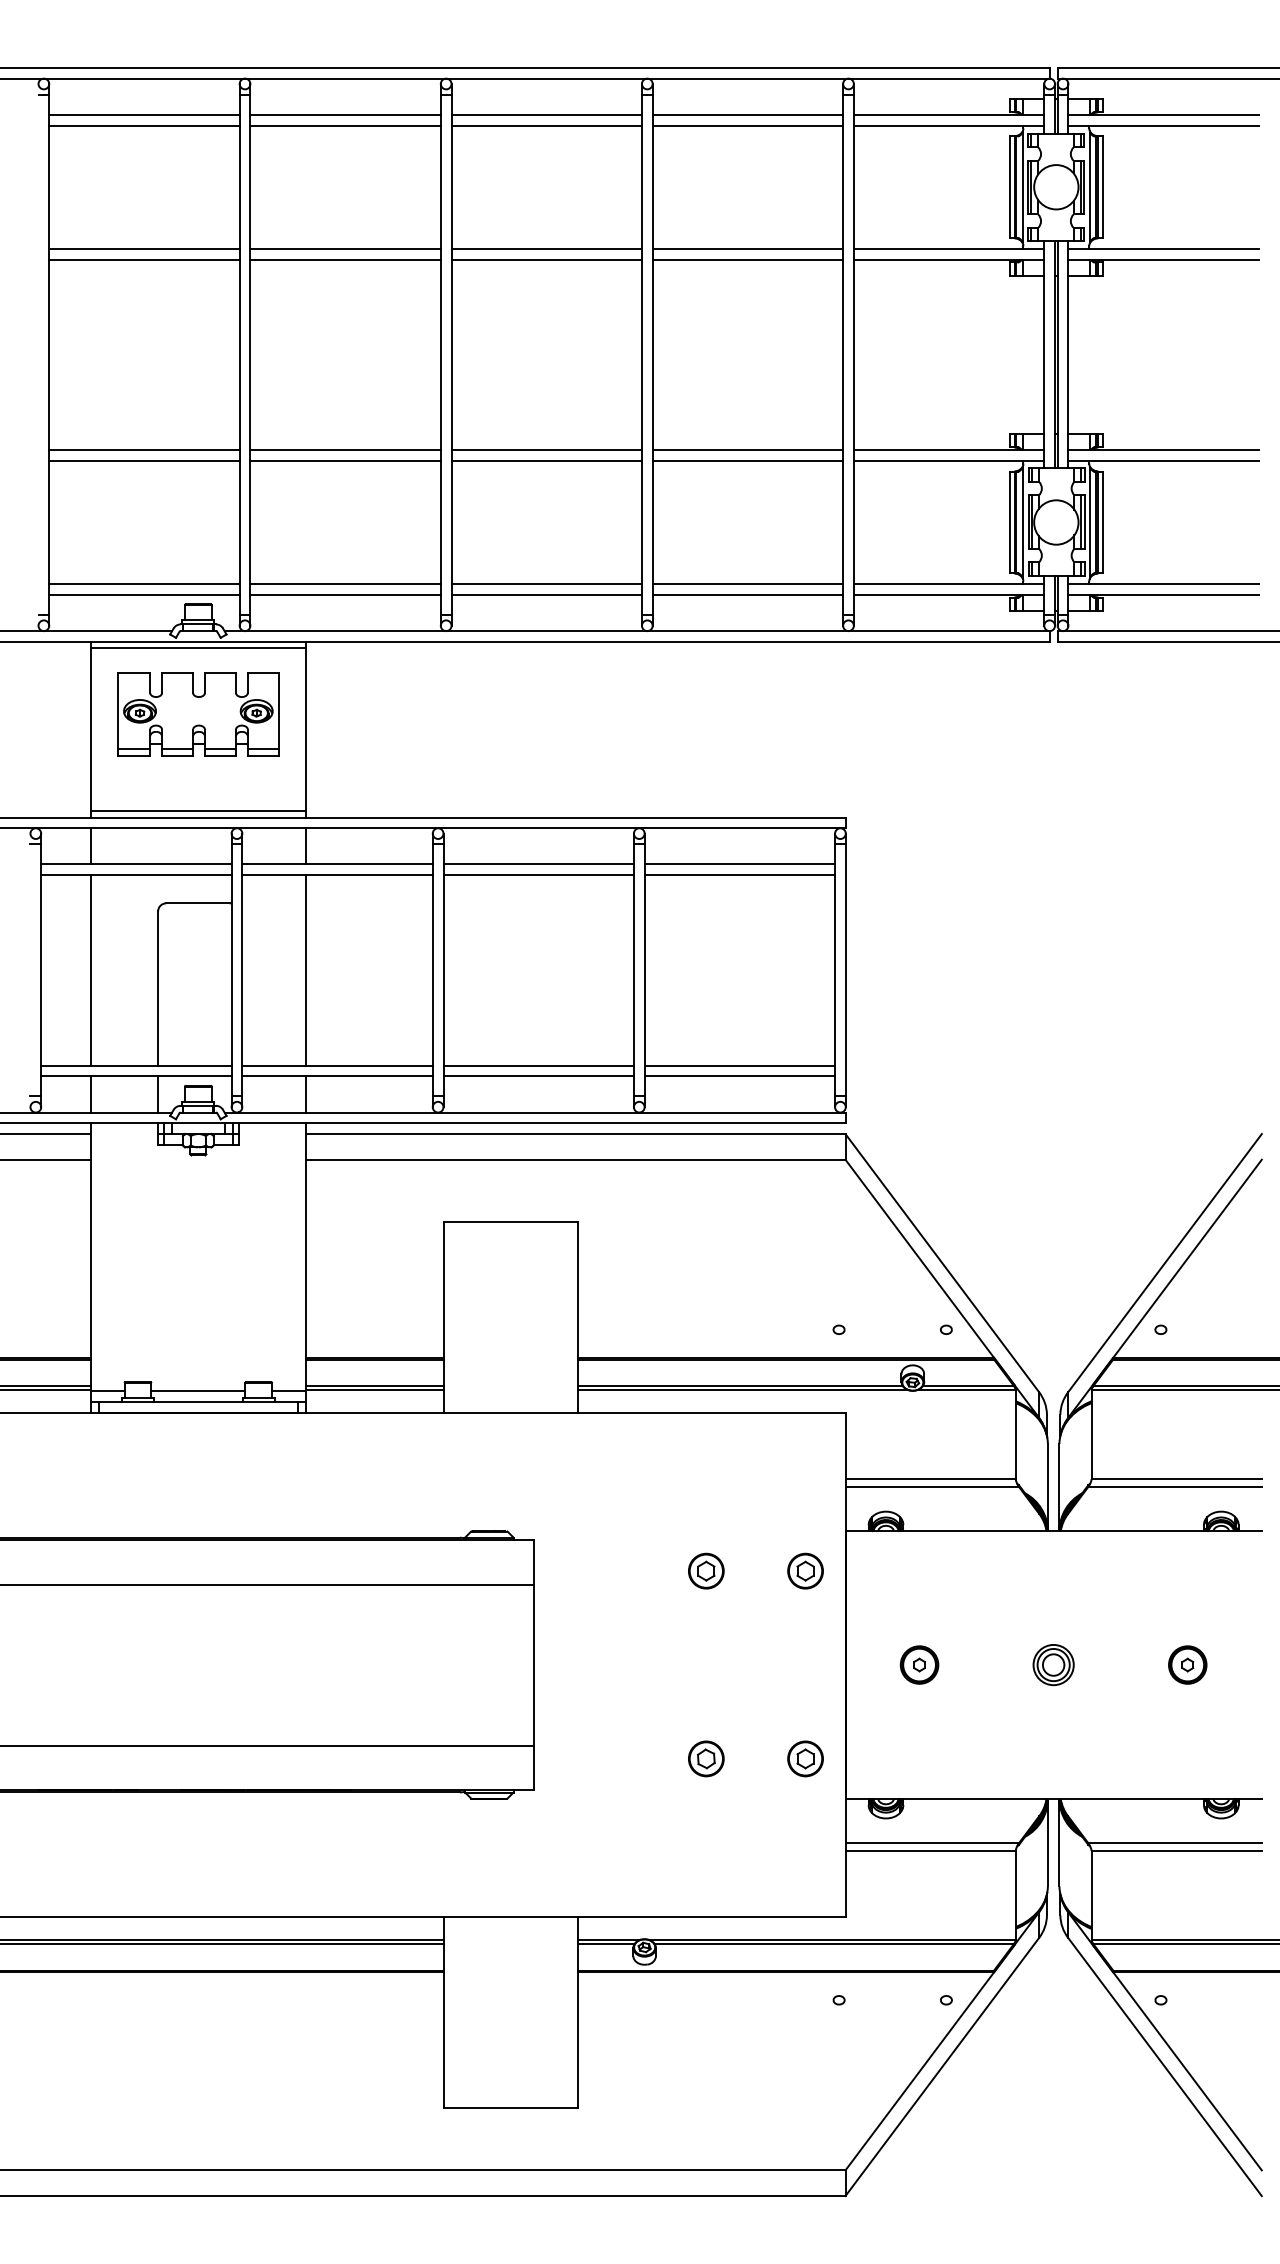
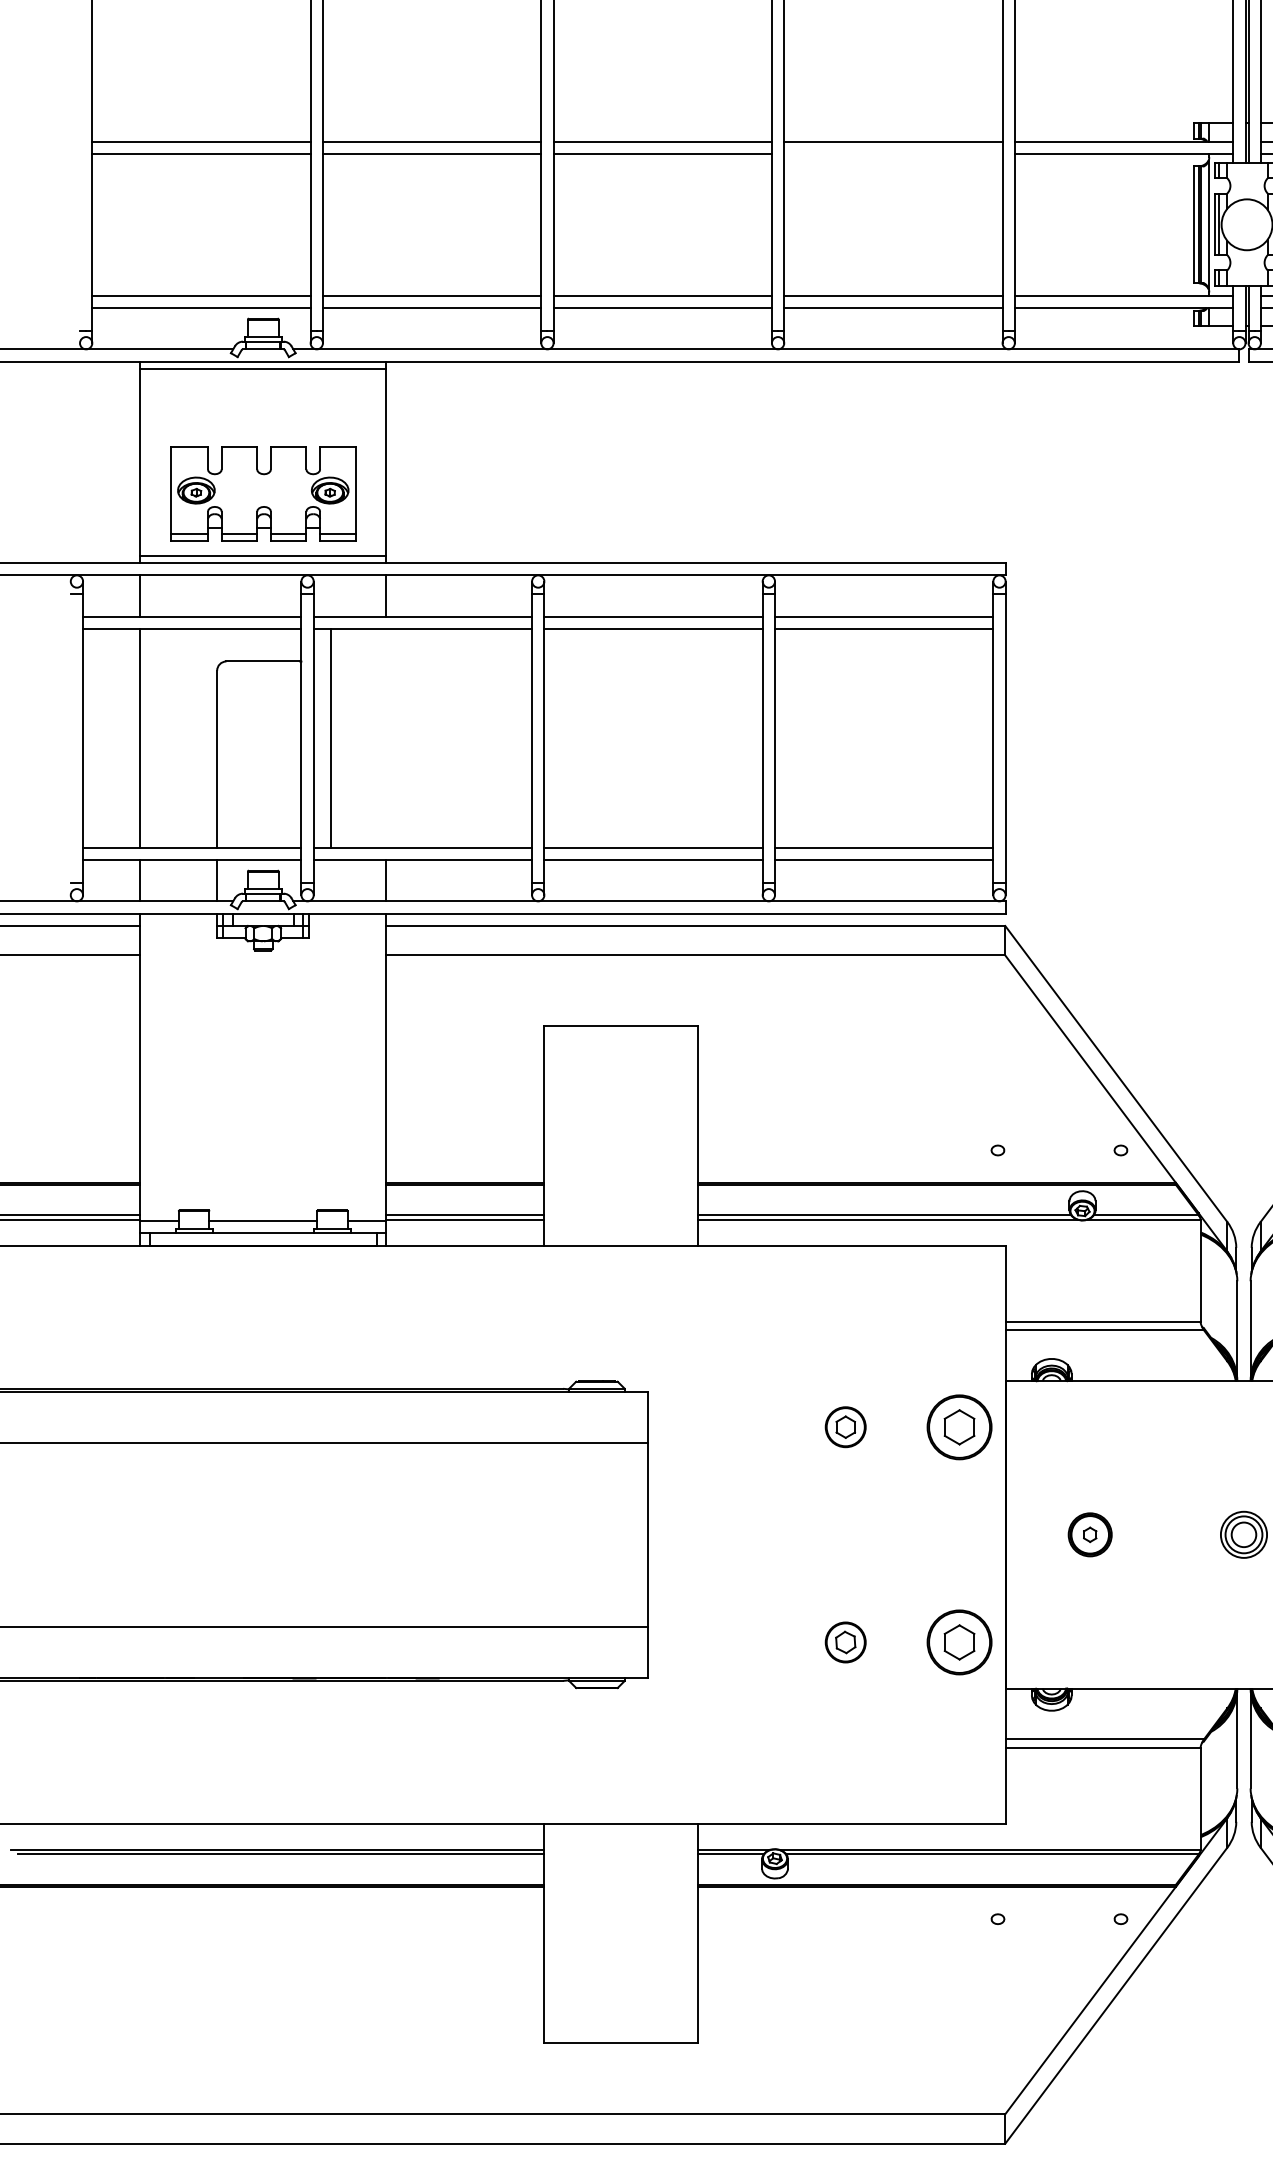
line: (747, 460) -> (892, 153), removed
part: (198, 714) -> (263, 494), moved
line: (305, 970) -> (331, 738), moved
part: (805, 1570) -> (959, 1426), size x1.6
part: (805, 1758) -> (959, 1641), size x1.6

